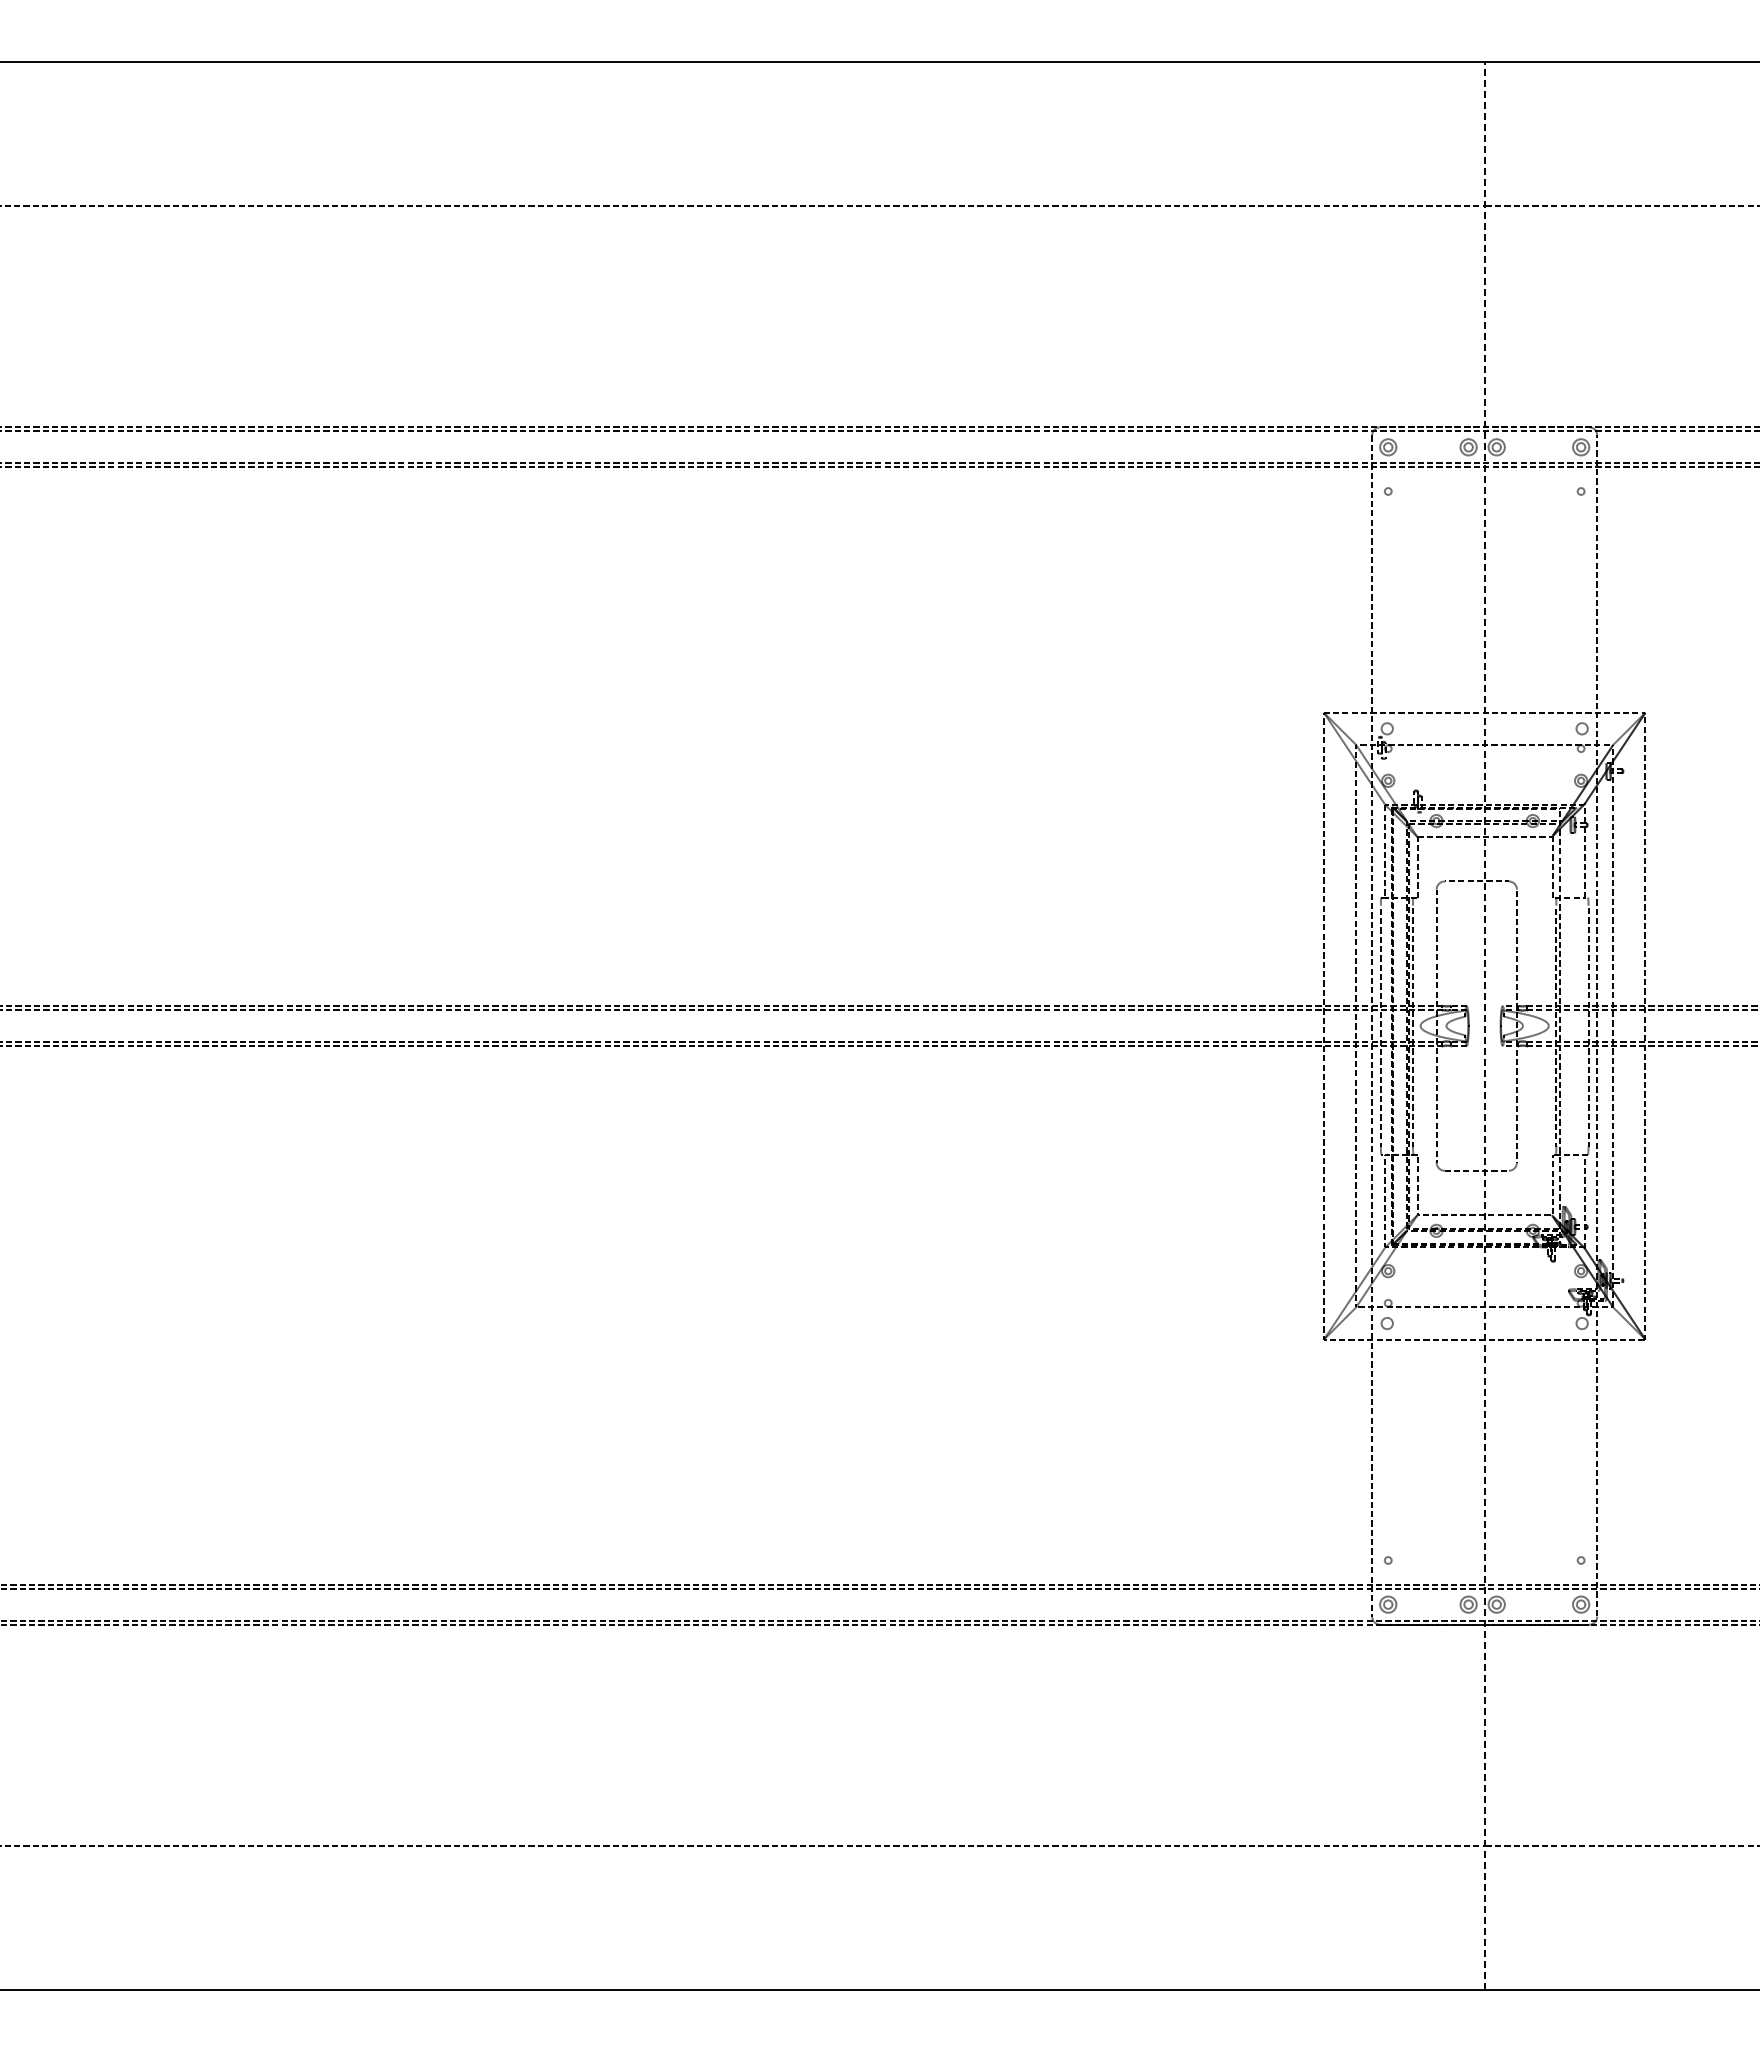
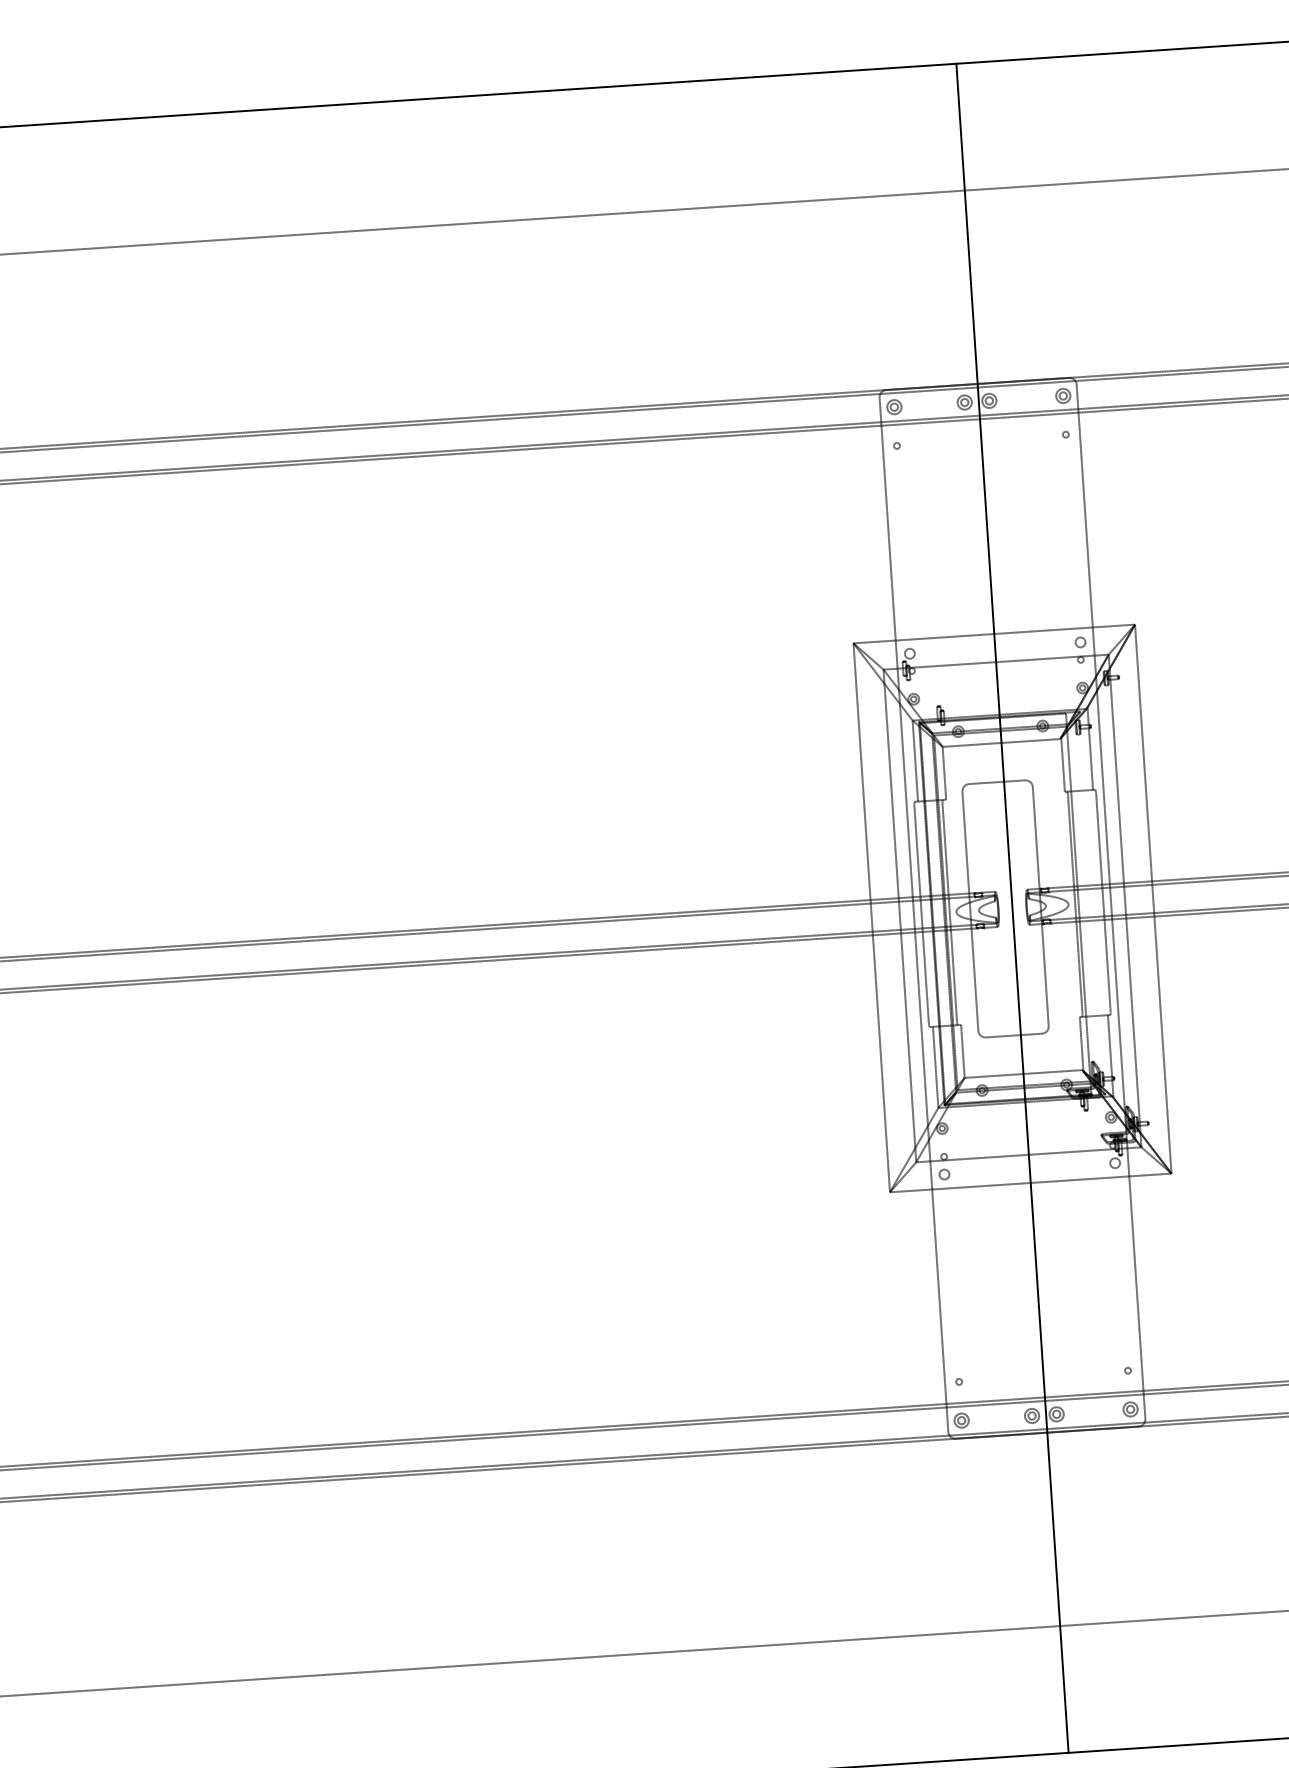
line: (1484, 1025) -> (1012, 907), dashed -> solid

